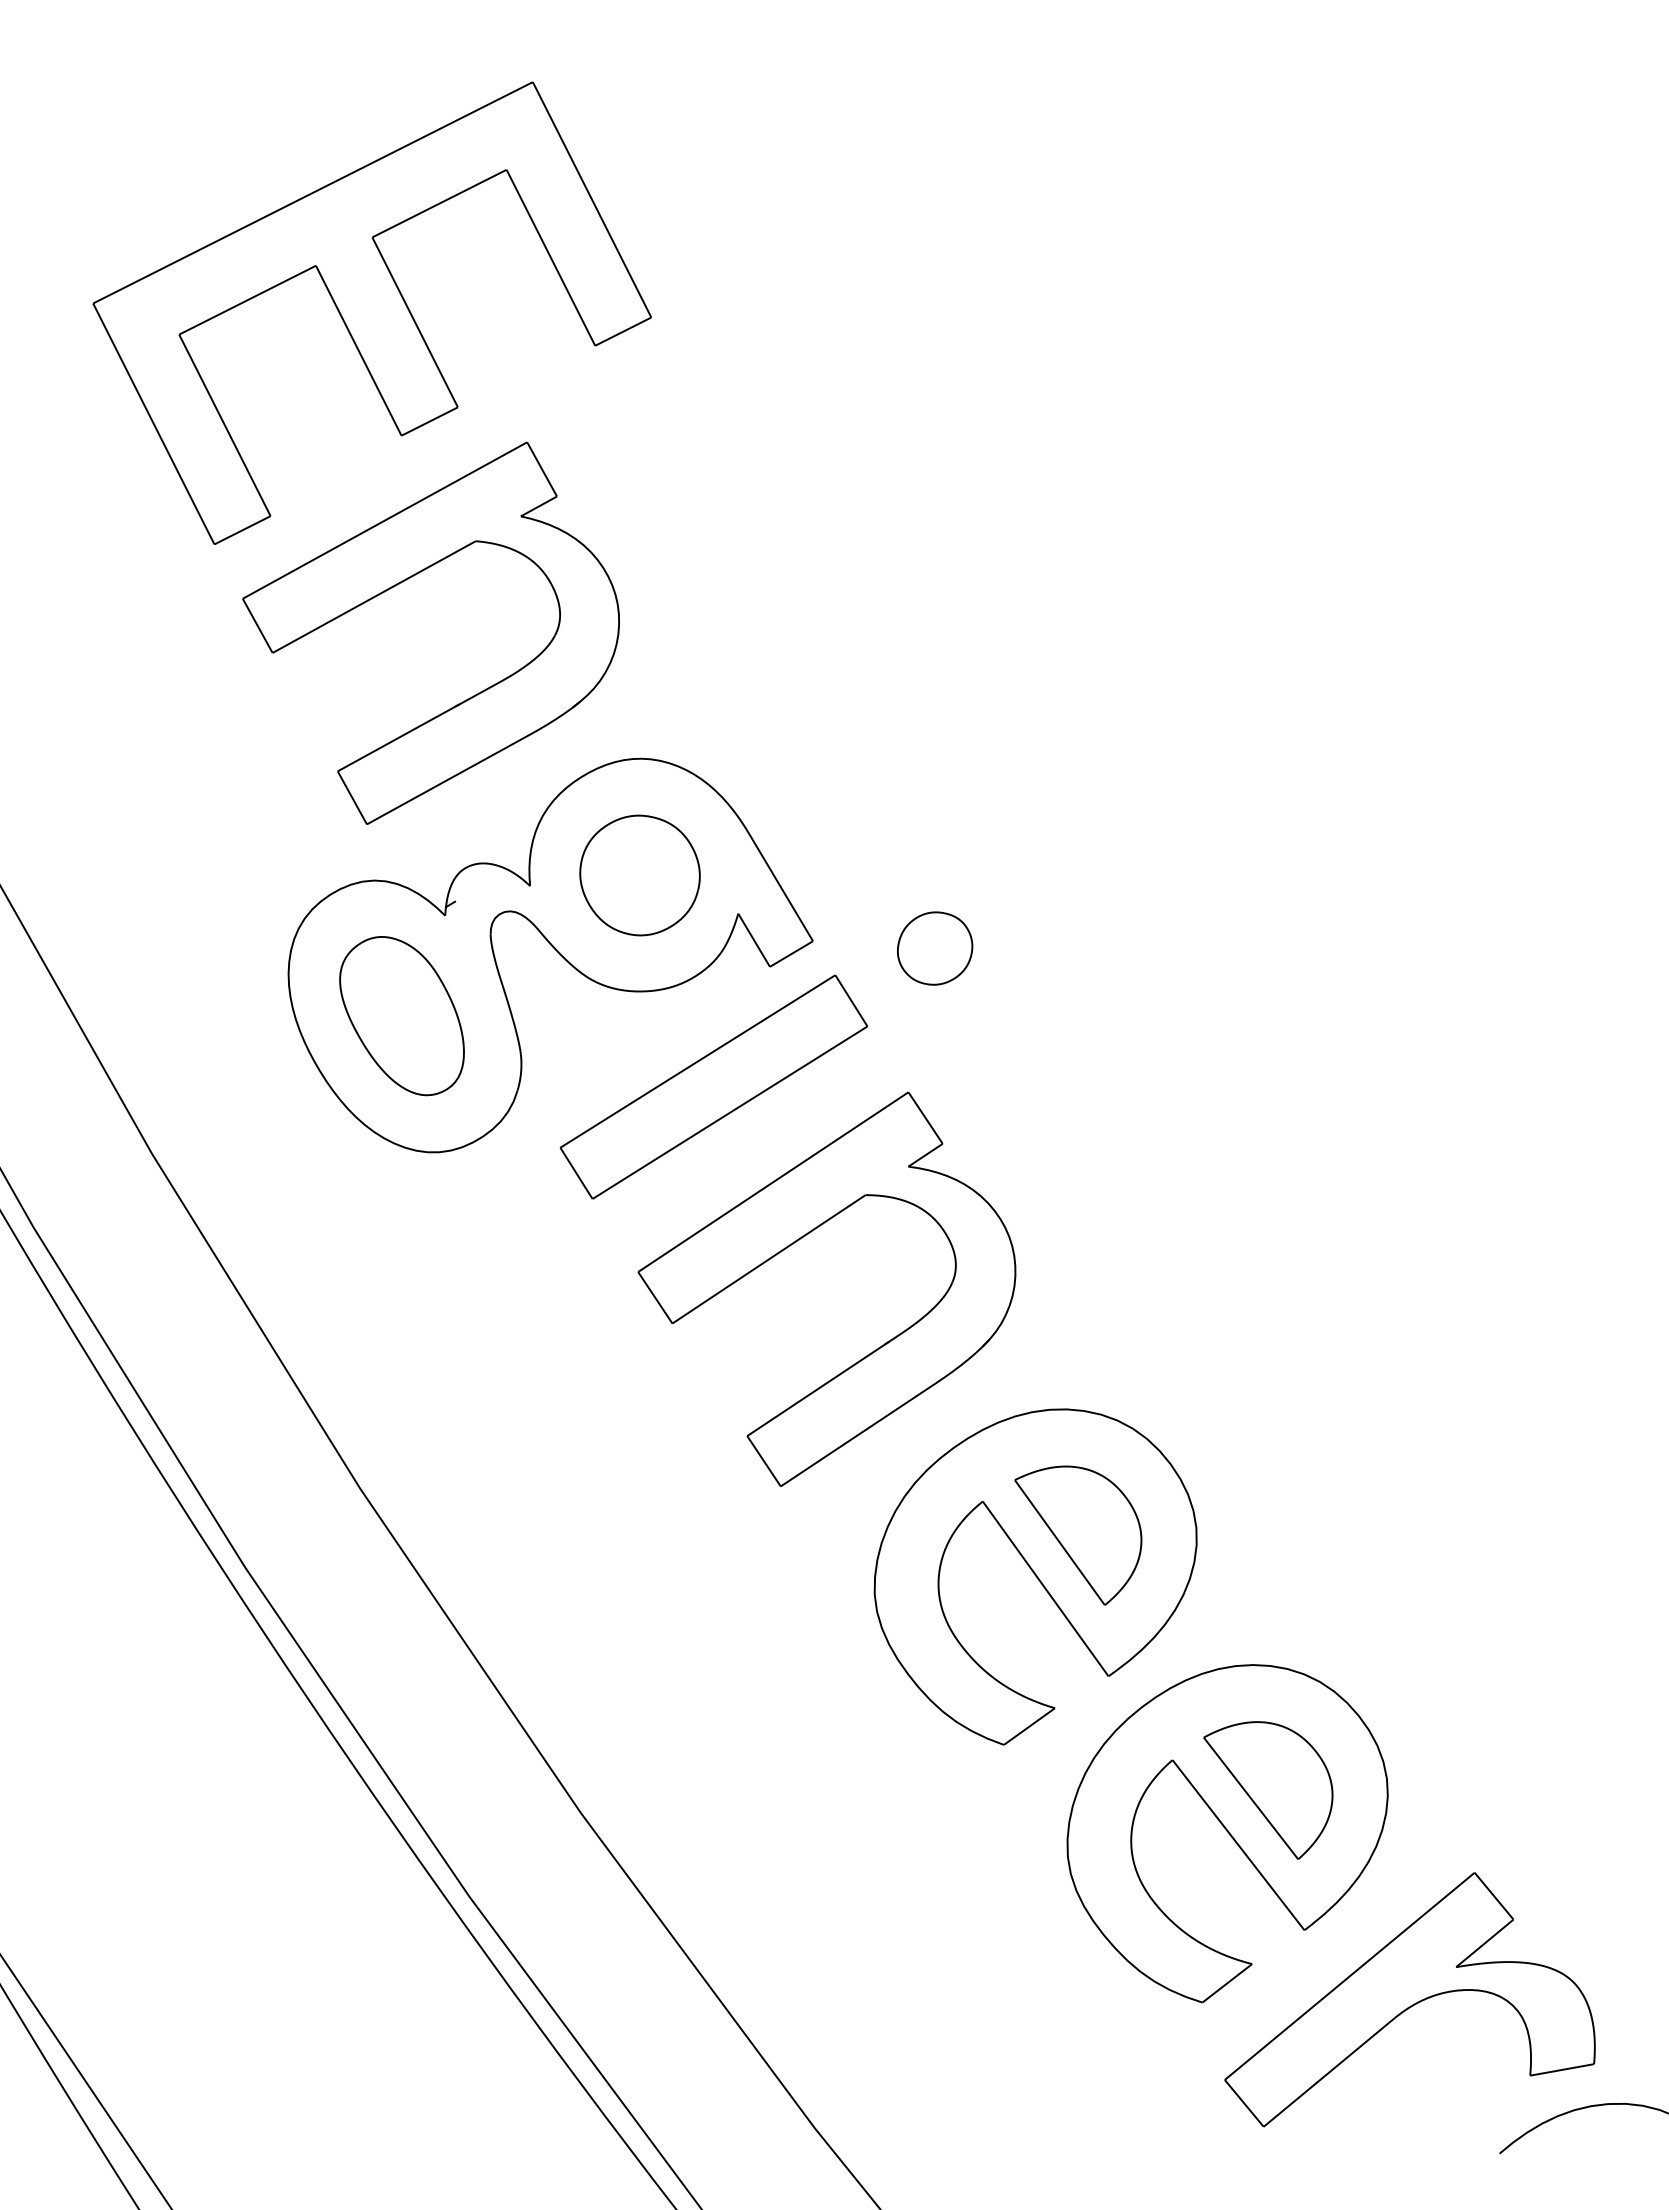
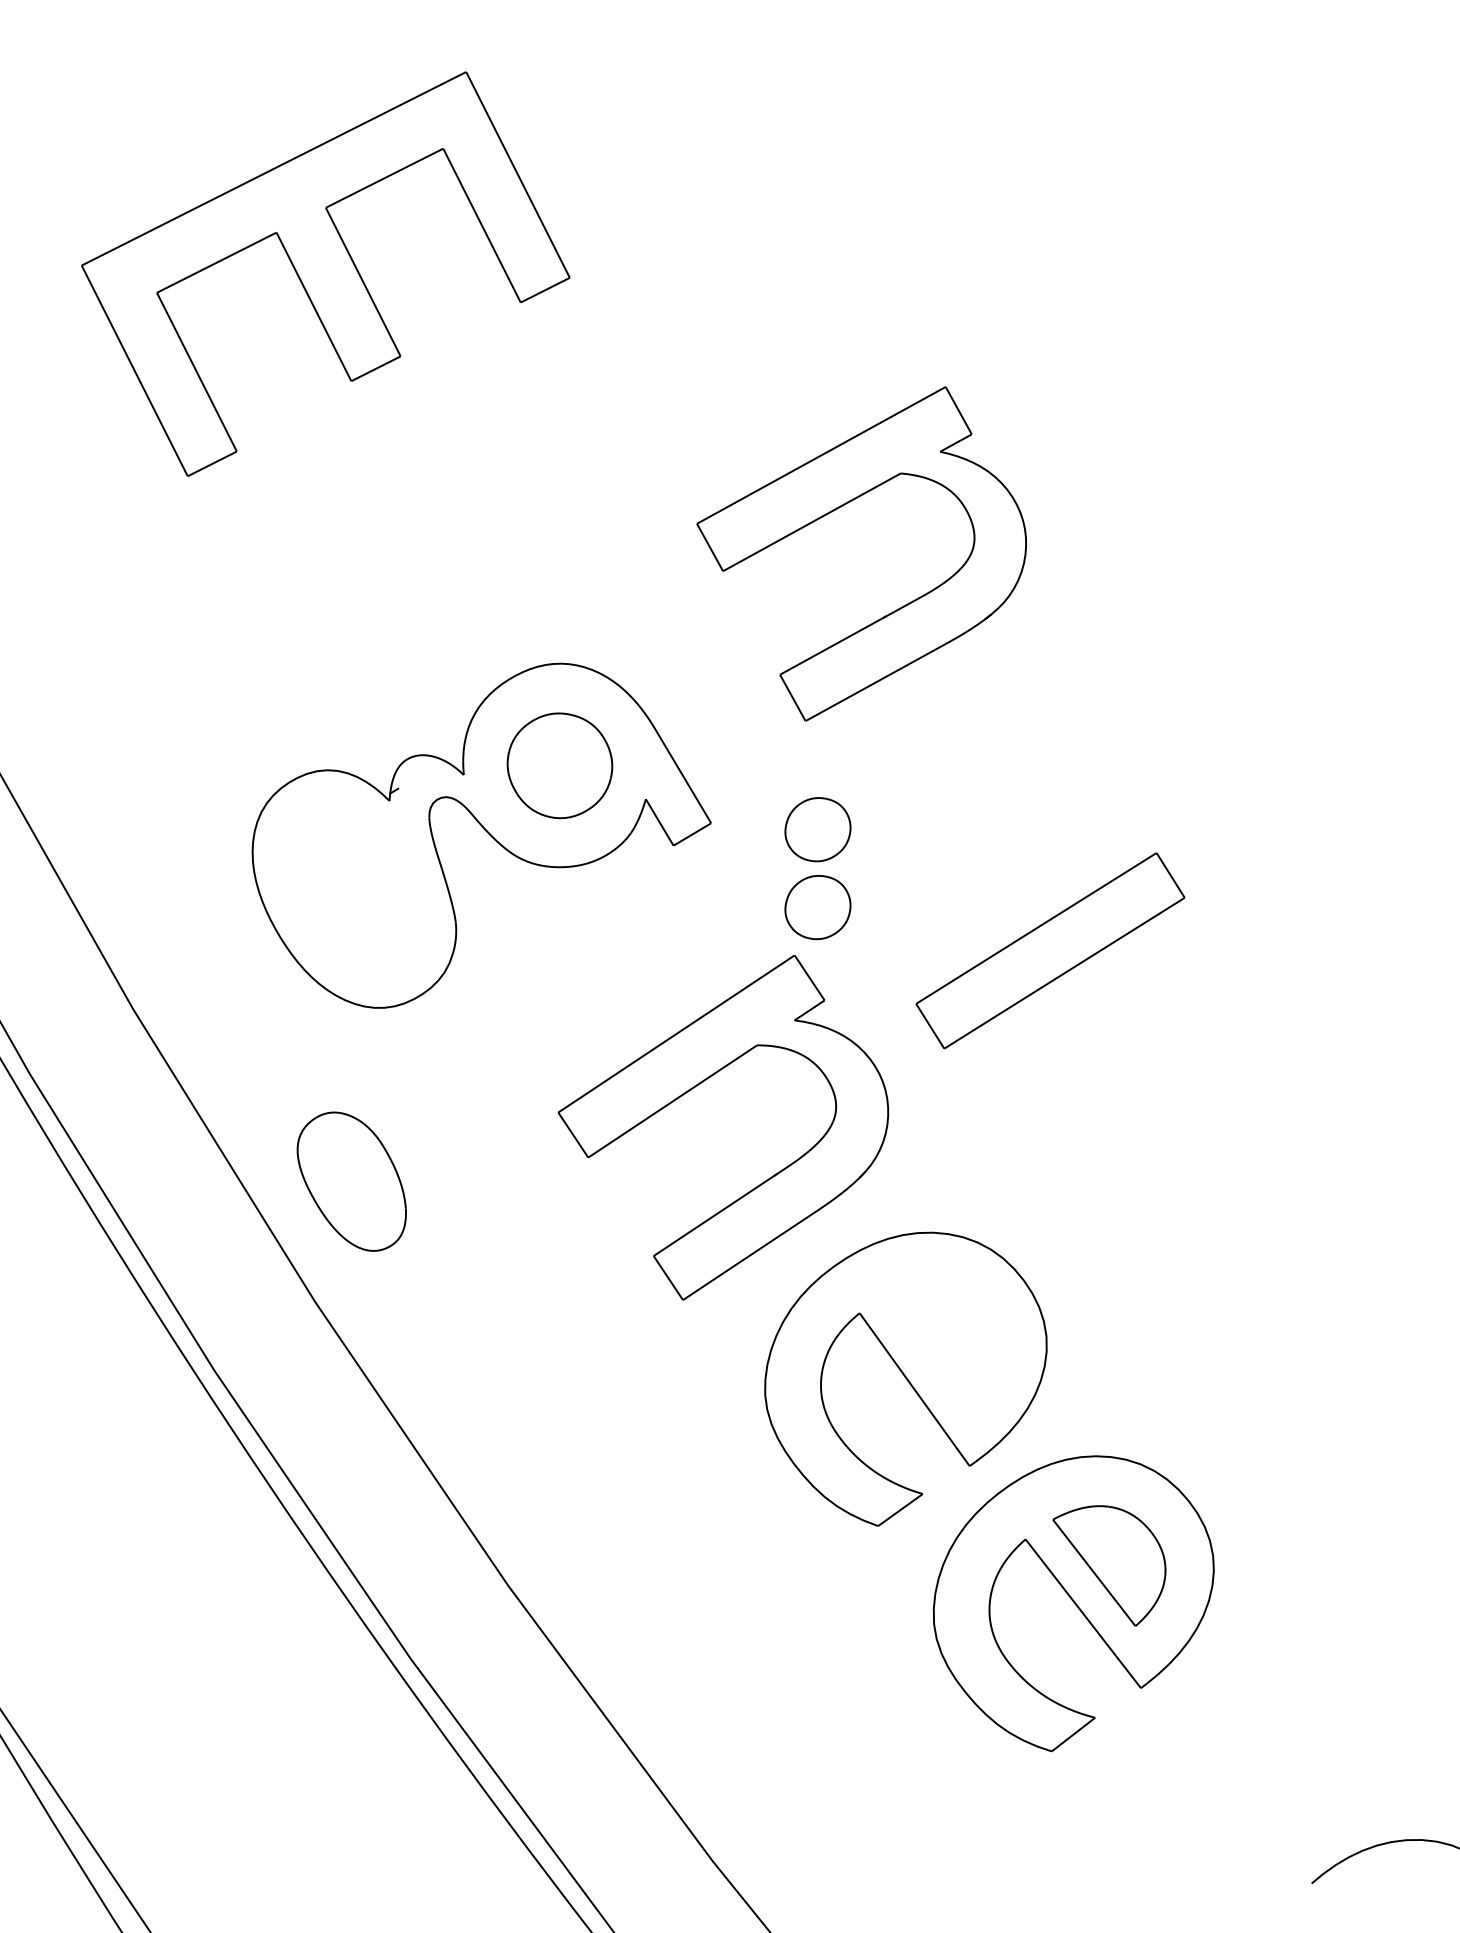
part: (401, 583) -> (835, 510), moved
part: (401, 1016) -> (351, 1182), moved
part: (935, 1037) -> (818, 907), added
part: (713, 1086) -> (1050, 950), moved
part: (1078, 1535) -> (943, 1342), removed
part: (1409, 1999) -> (1232, 1748), removed

